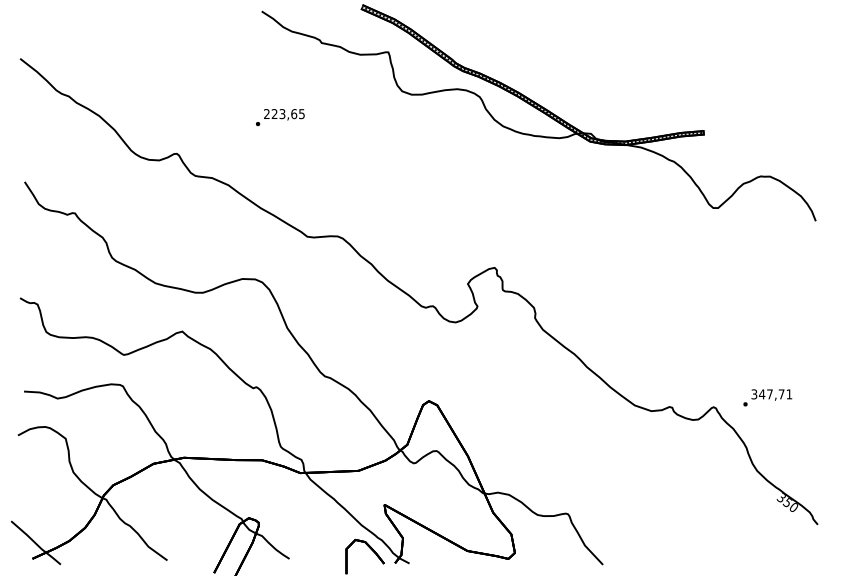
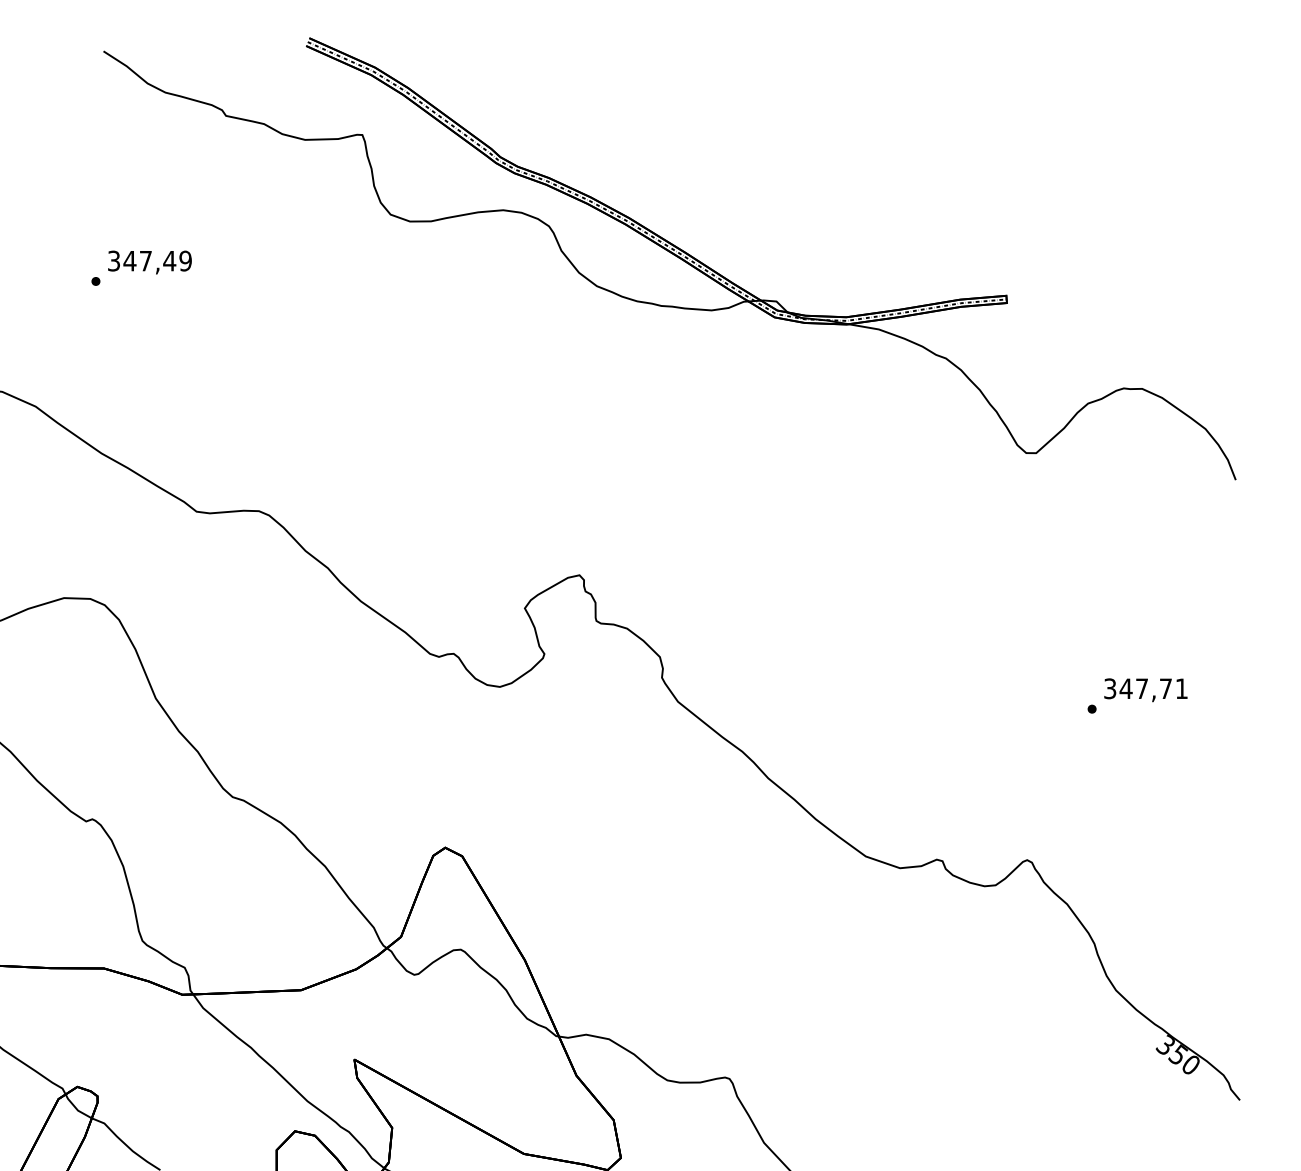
text: (284, 114) -> (150, 261), 223,65 -> 347,49
text: (767, 397) -> (1137, 695), moved

